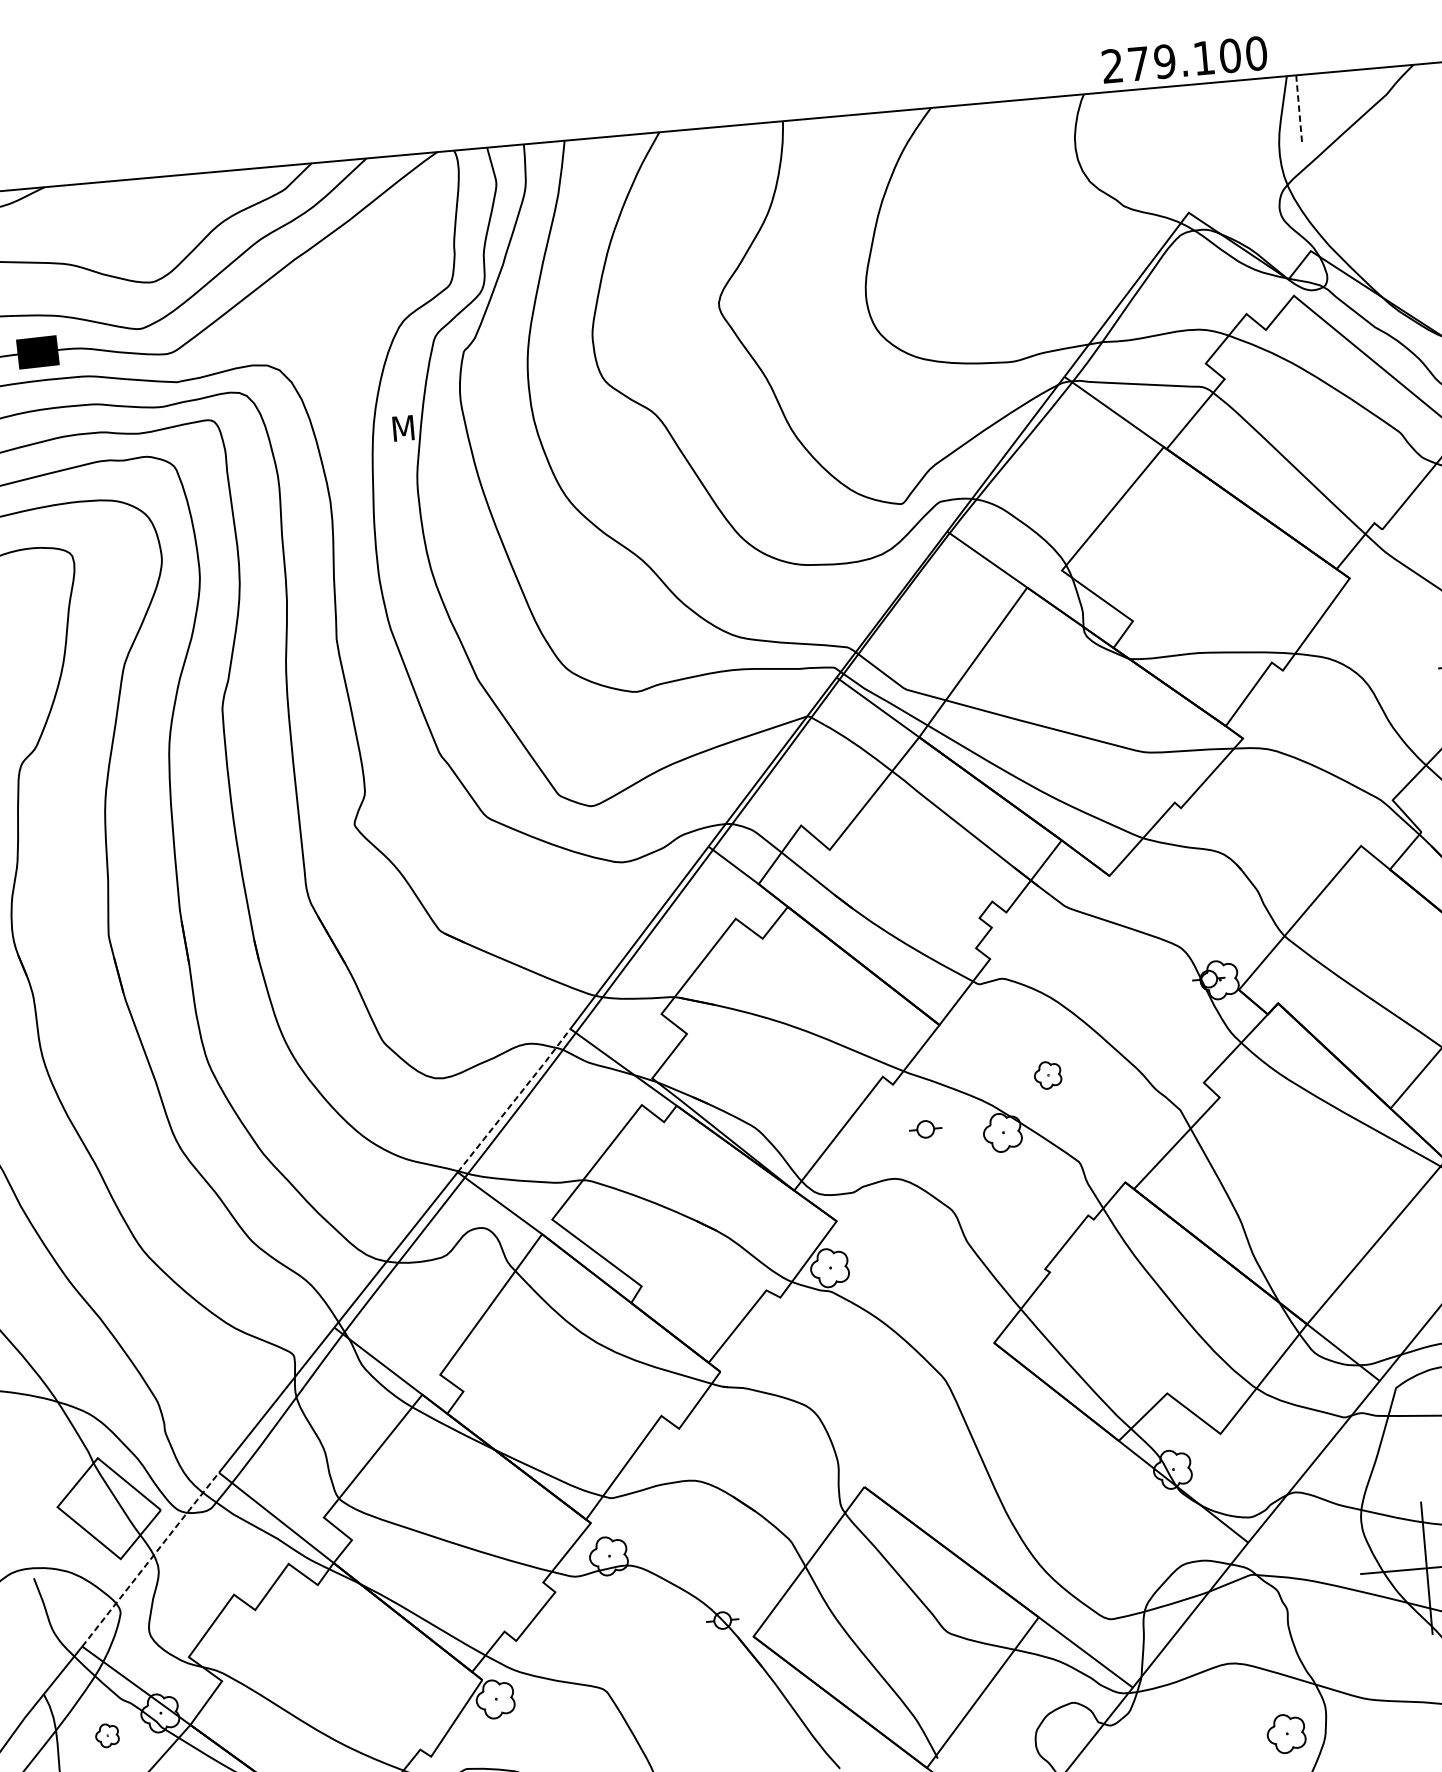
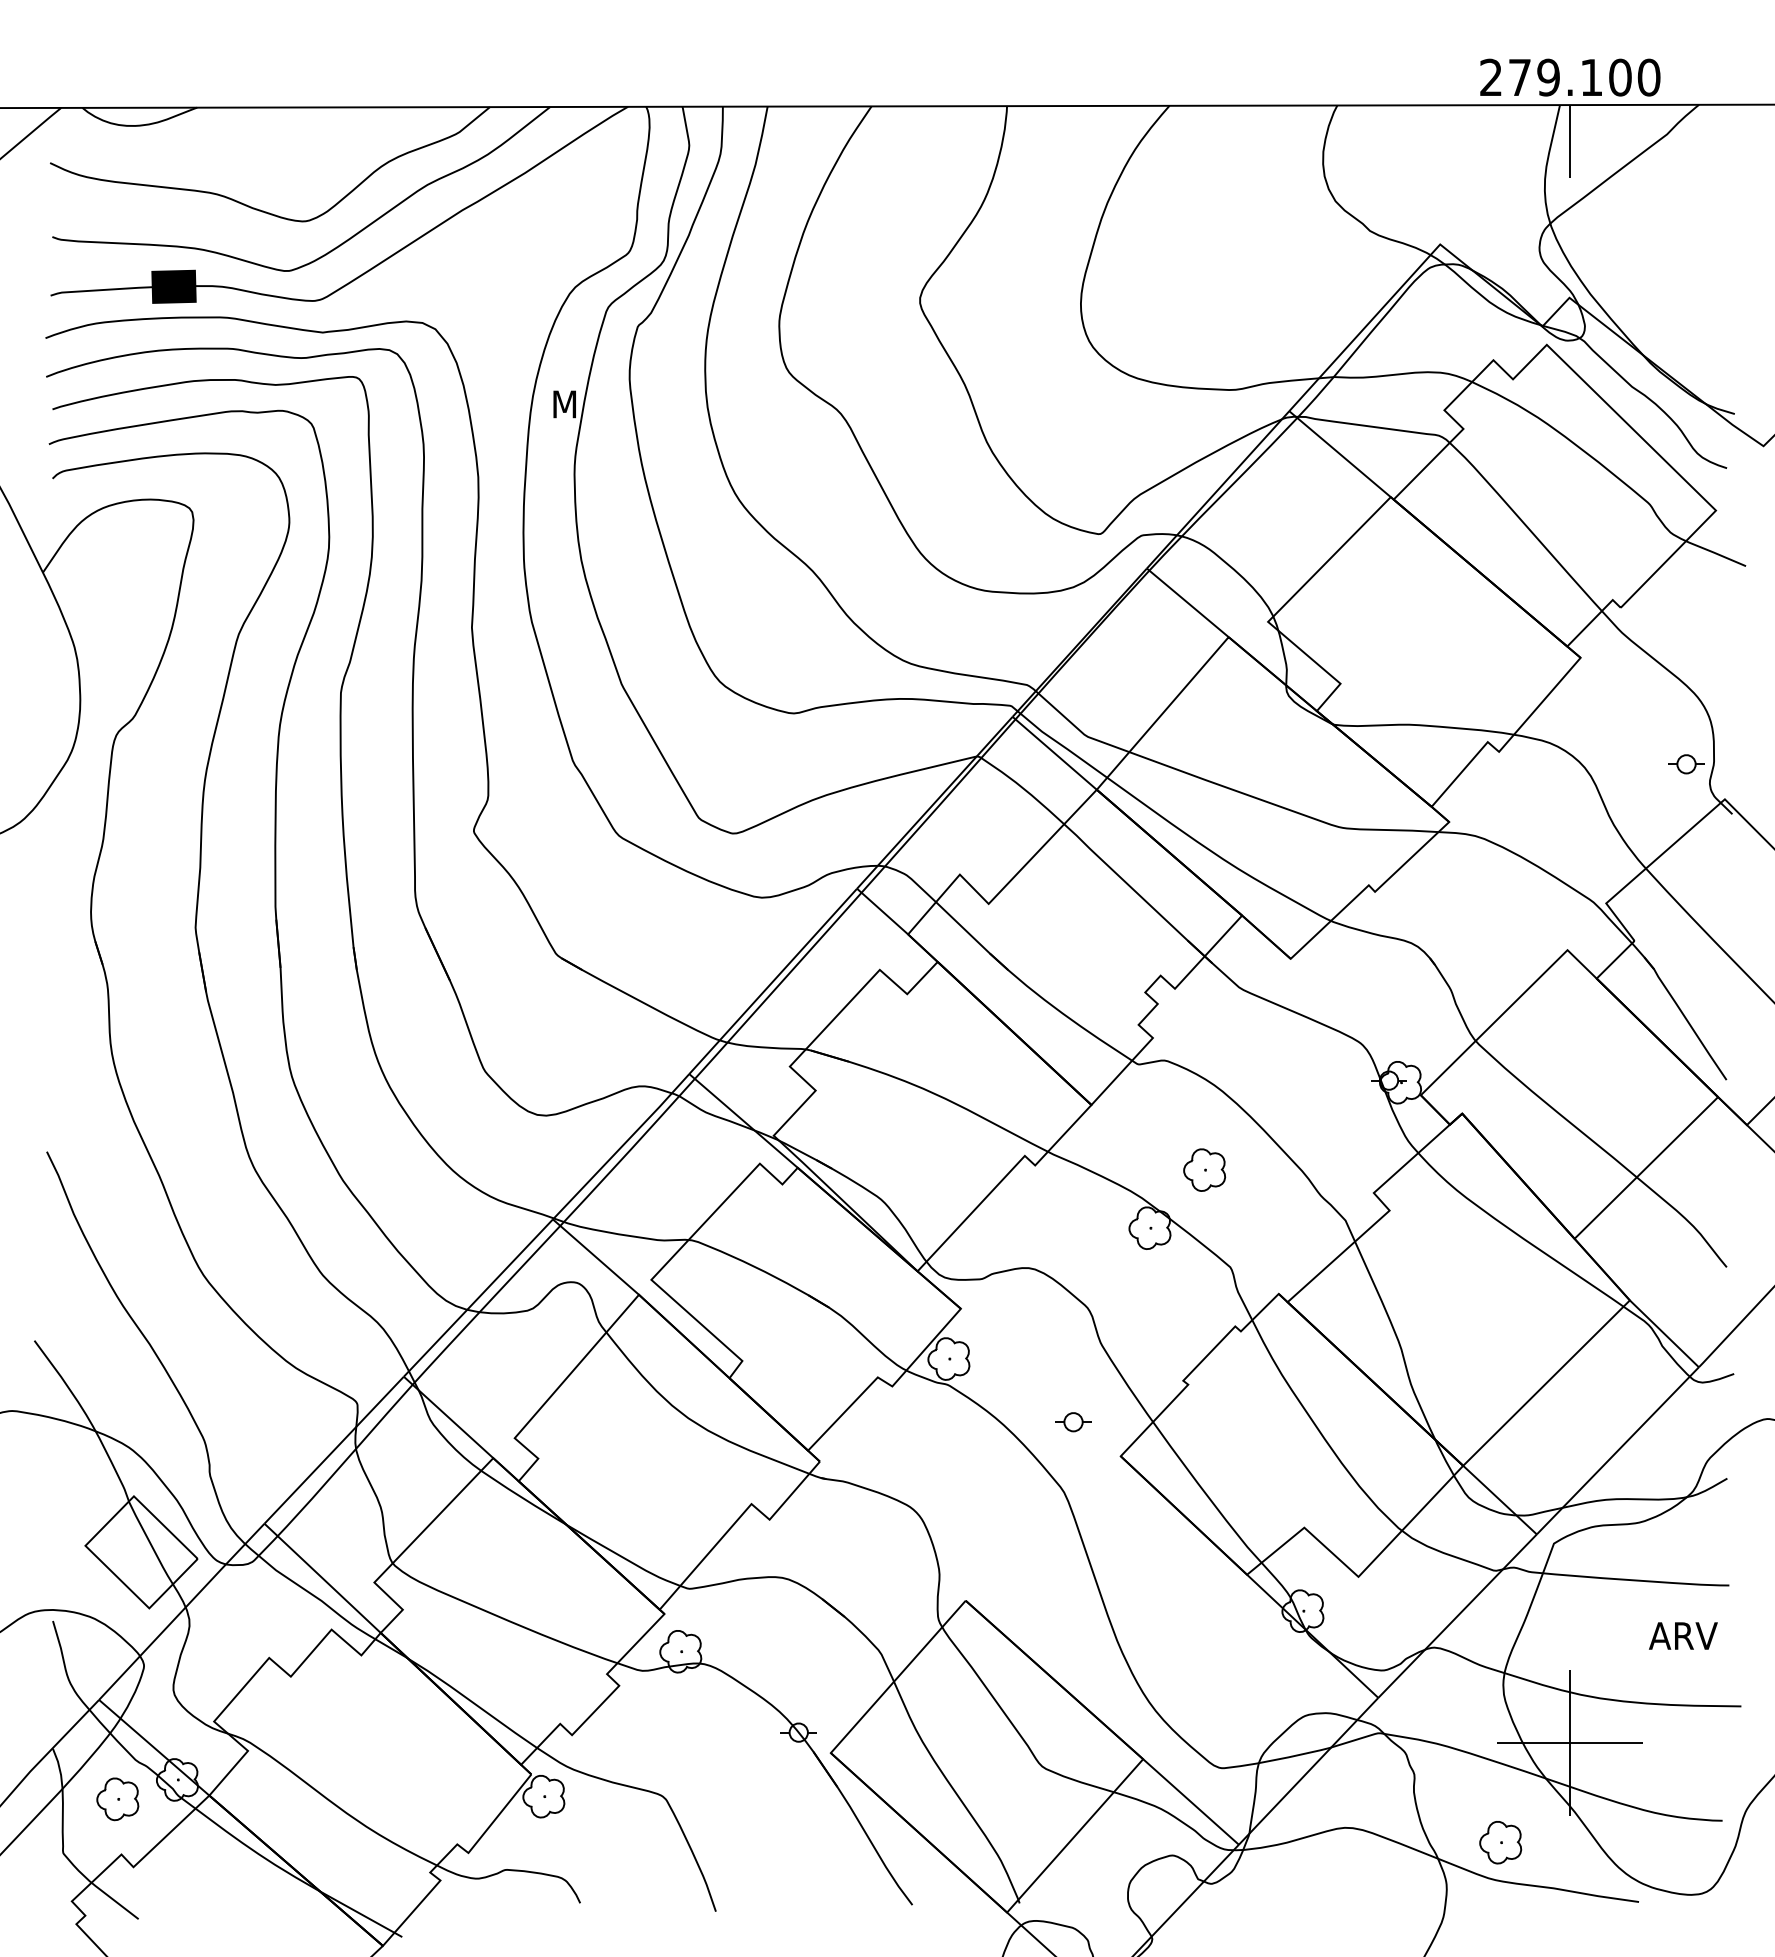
text: (1184, 59) -> (1570, 77), moved
line: (1299, 108) -> (1570, 141), dashed -> solid
part: (1047, 1074) -> (1204, 1169), size x1.43
line: (514, 1100) -> (621, 1146), dashed -> solid
part: (925, 1129) -> (1073, 1422), moved
line: (151, 1558) -> (182, 1610), dashed -> solid
part: (1286, 1733) -> (1500, 1842), moved
part: (106, 1735) -> (117, 1799), size x1.67

